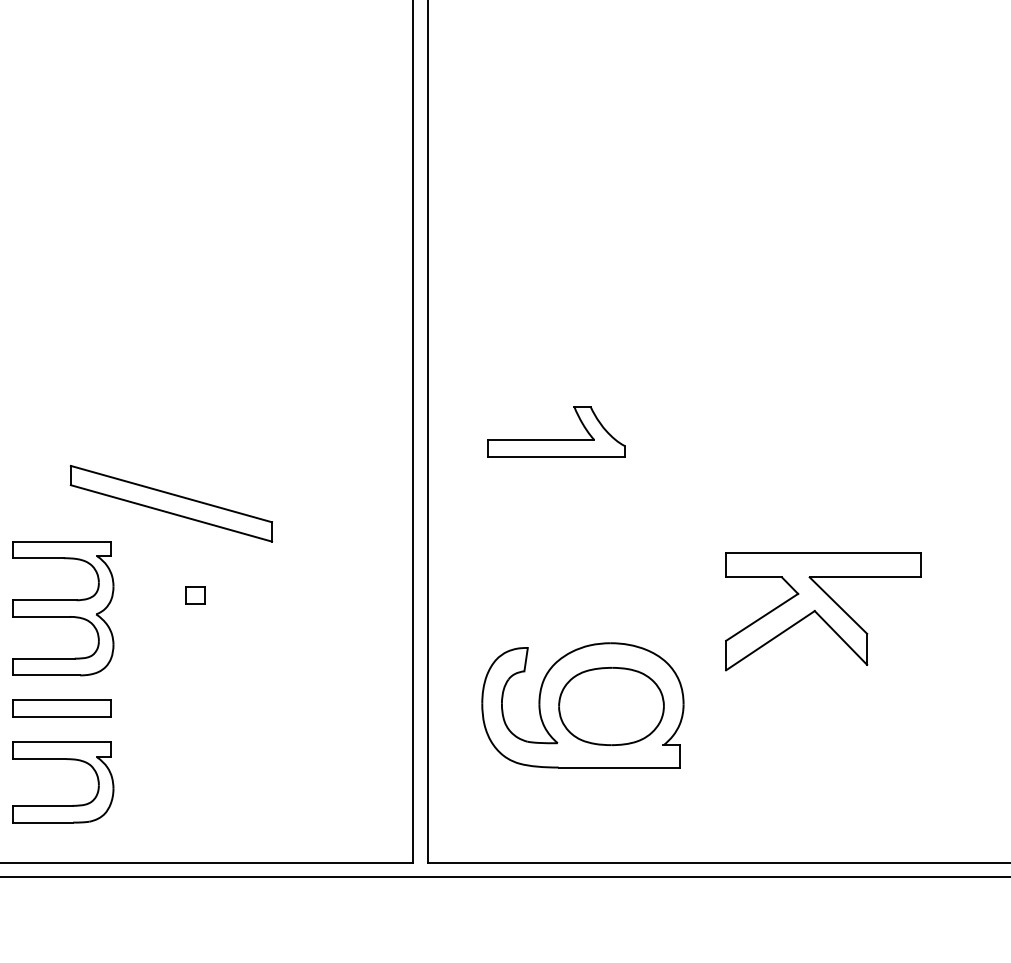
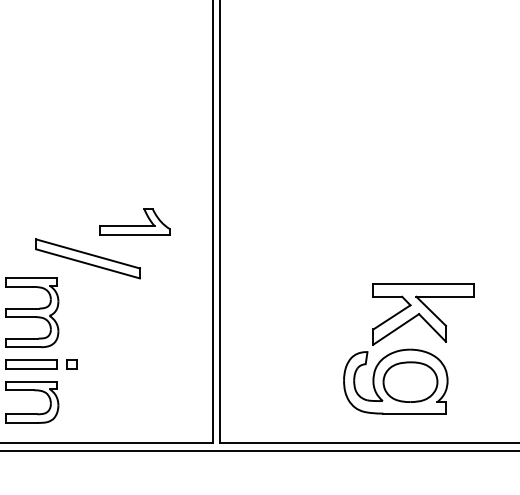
part: (555, 430) -> (134, 221), moved
part: (195, 596) -> (71, 364), moved
part: (582, 705) -> (395, 381), moved

